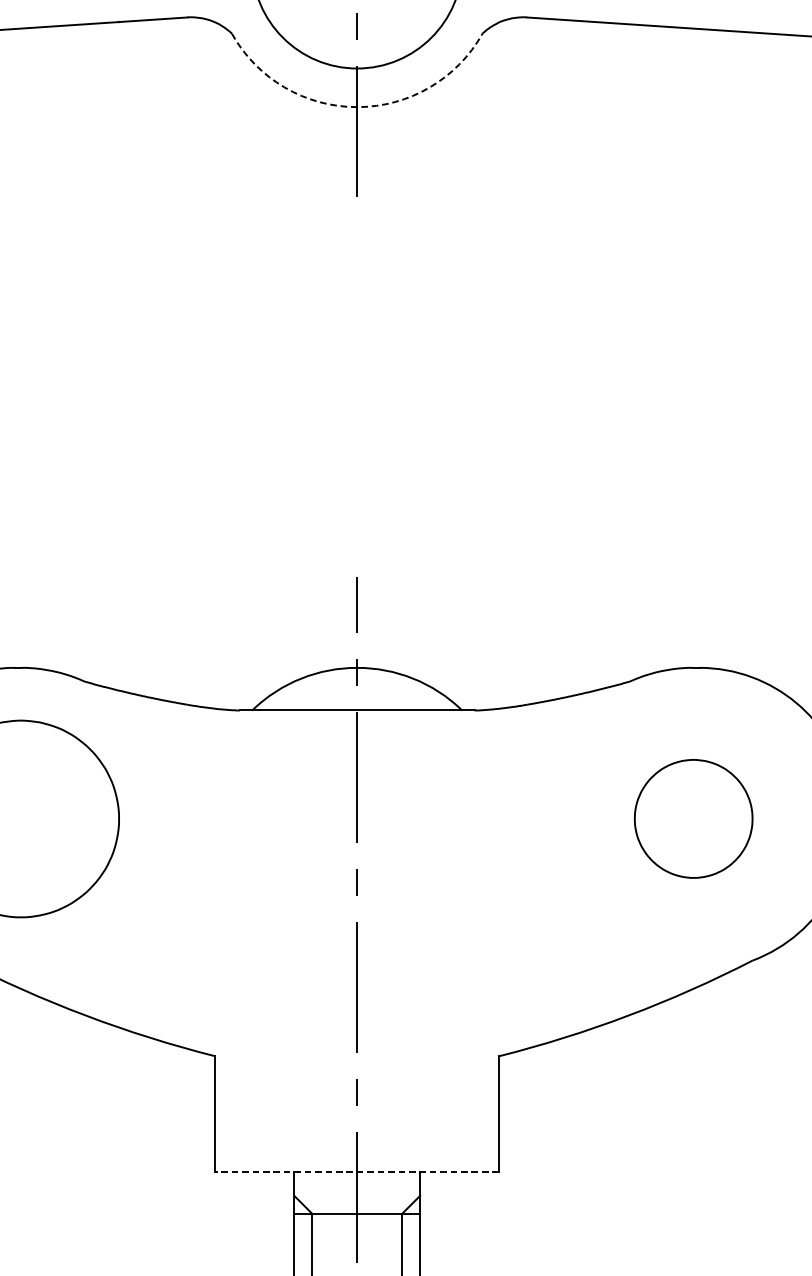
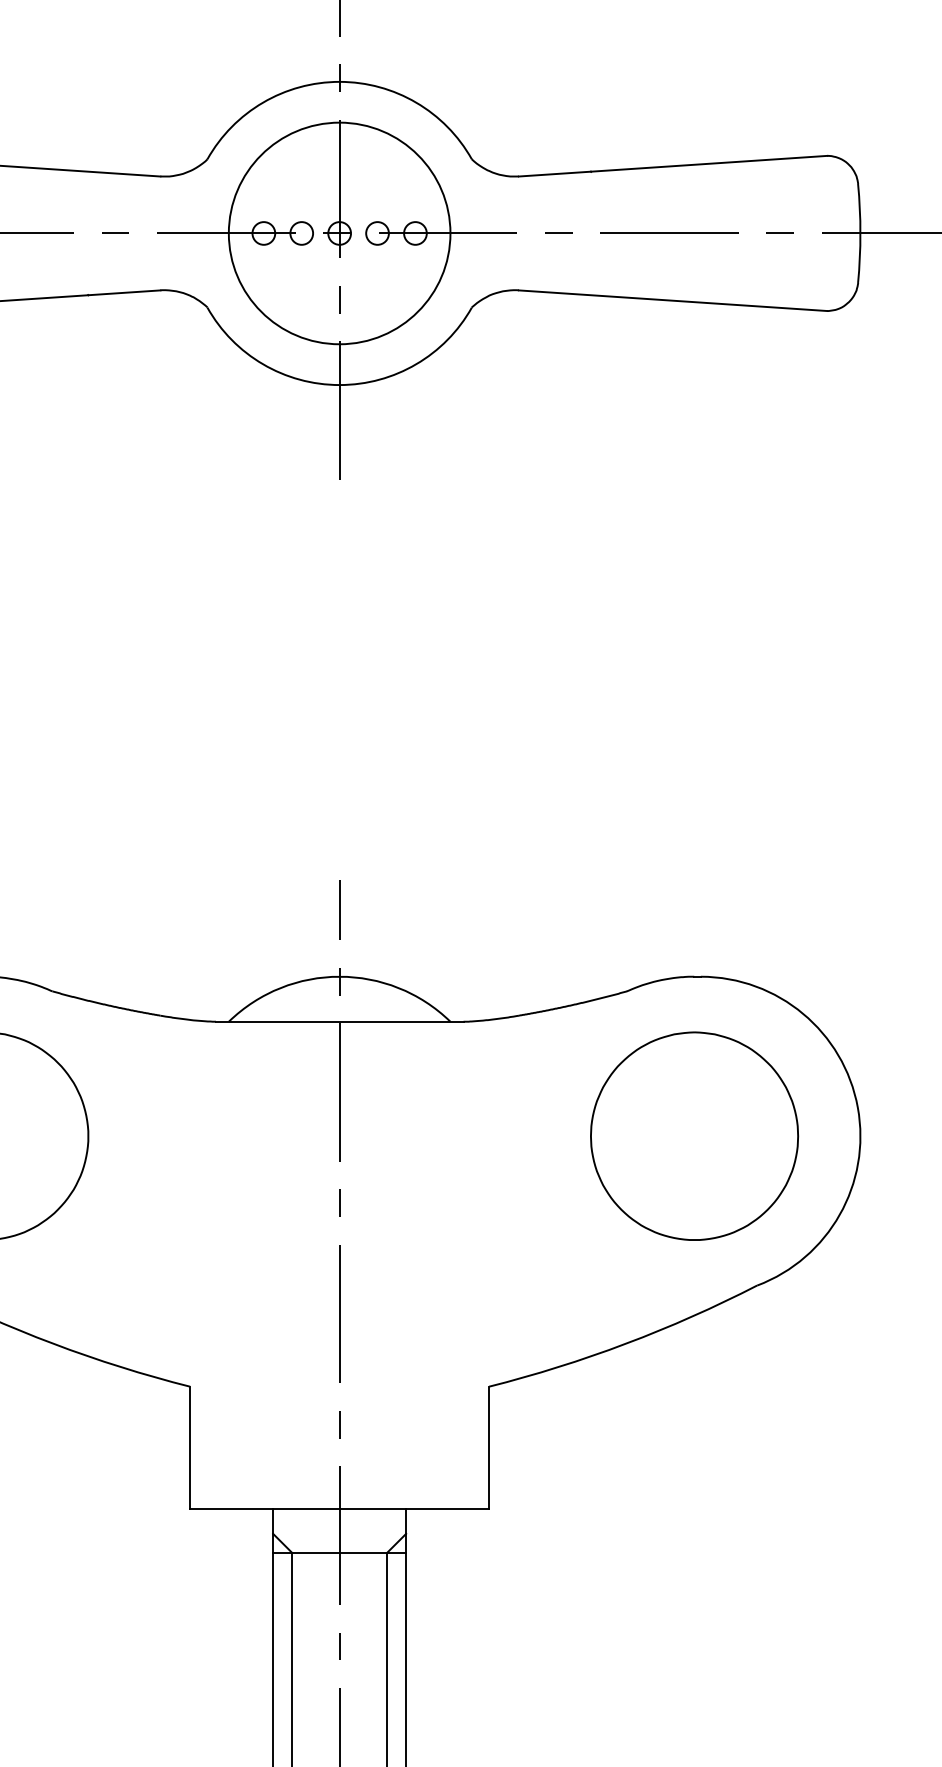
arc: (357, 107) -> (339, 385), dashed -> solid
part: (693, 818) -> (694, 1135), size x1.67
line: (357, 1171) -> (339, 1508), dashed -> solid

